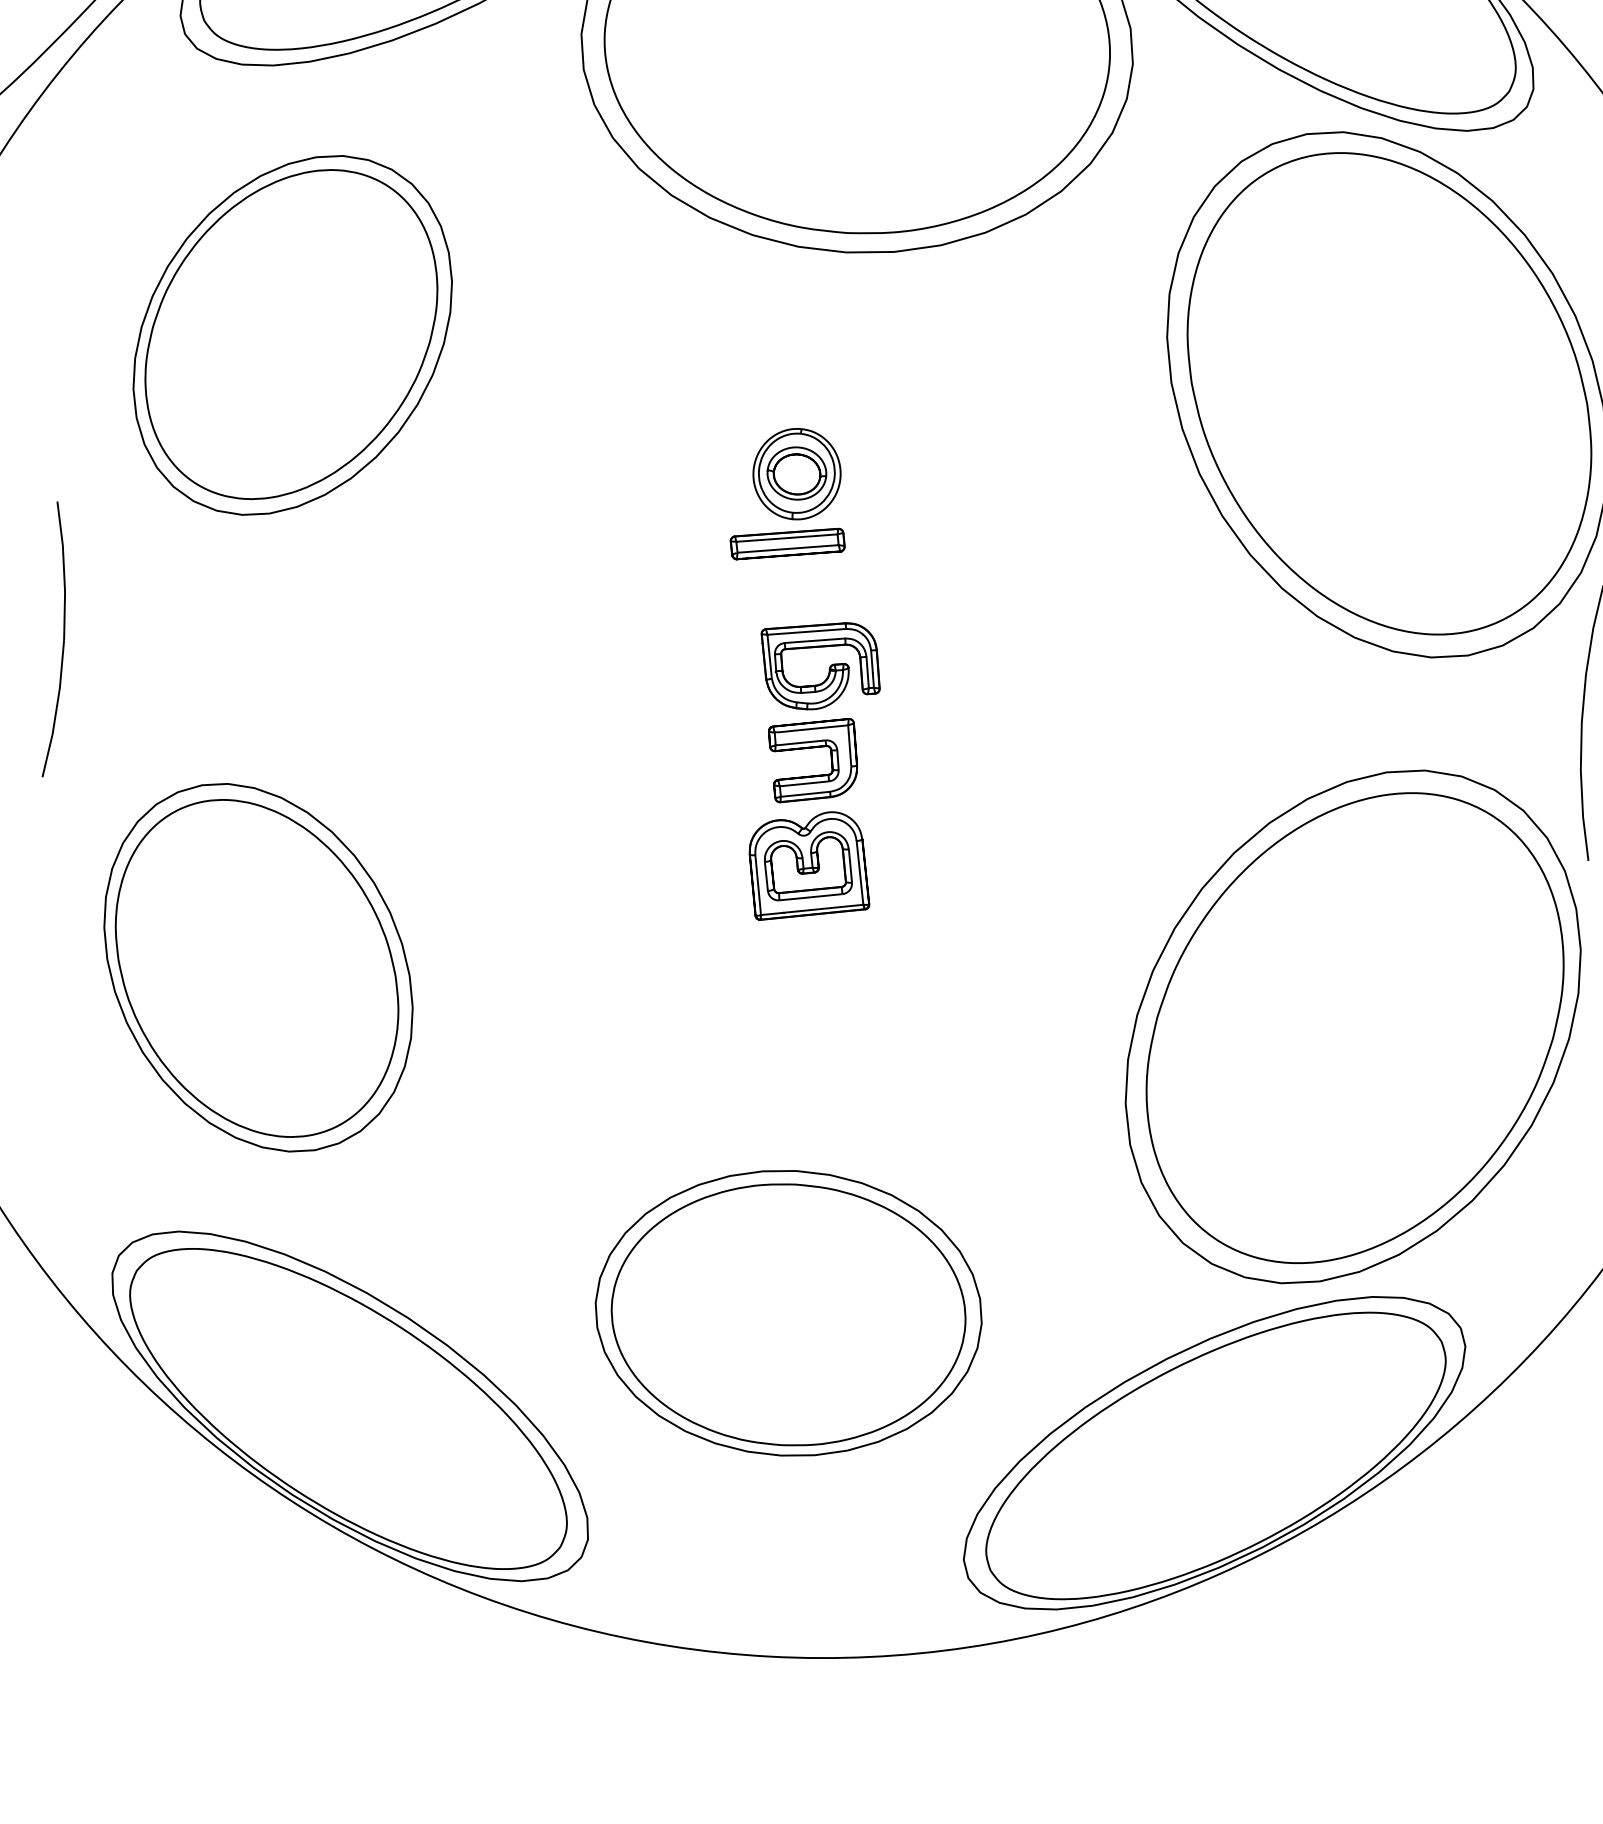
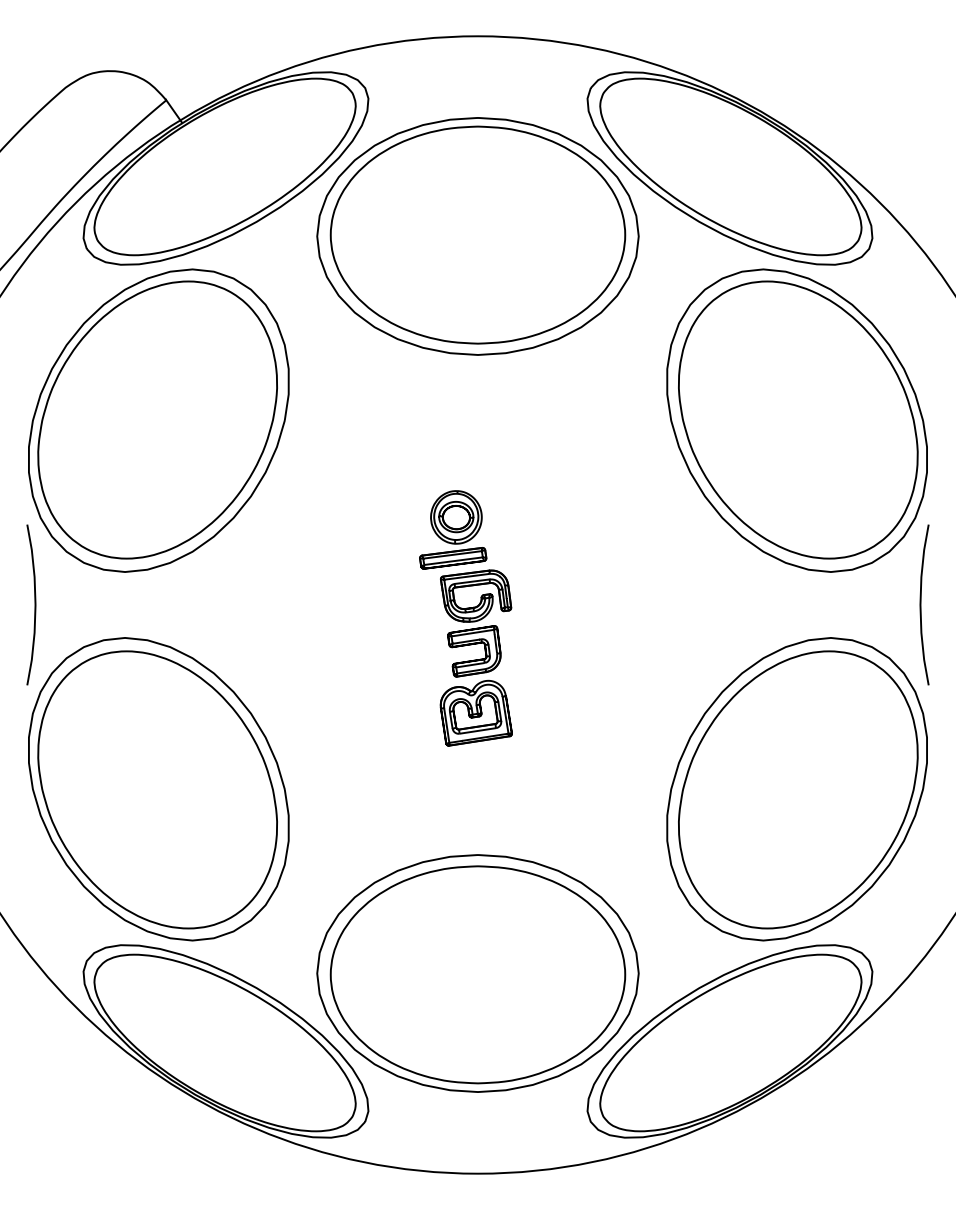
part: (292, 335) -> (158, 420), size x1.43
part: (790, 494) -> (453, 529), moved
part: (257, 968) -> (158, 789), size x1.43
part: (787, 1313) -> (477, 973), size x1.43

